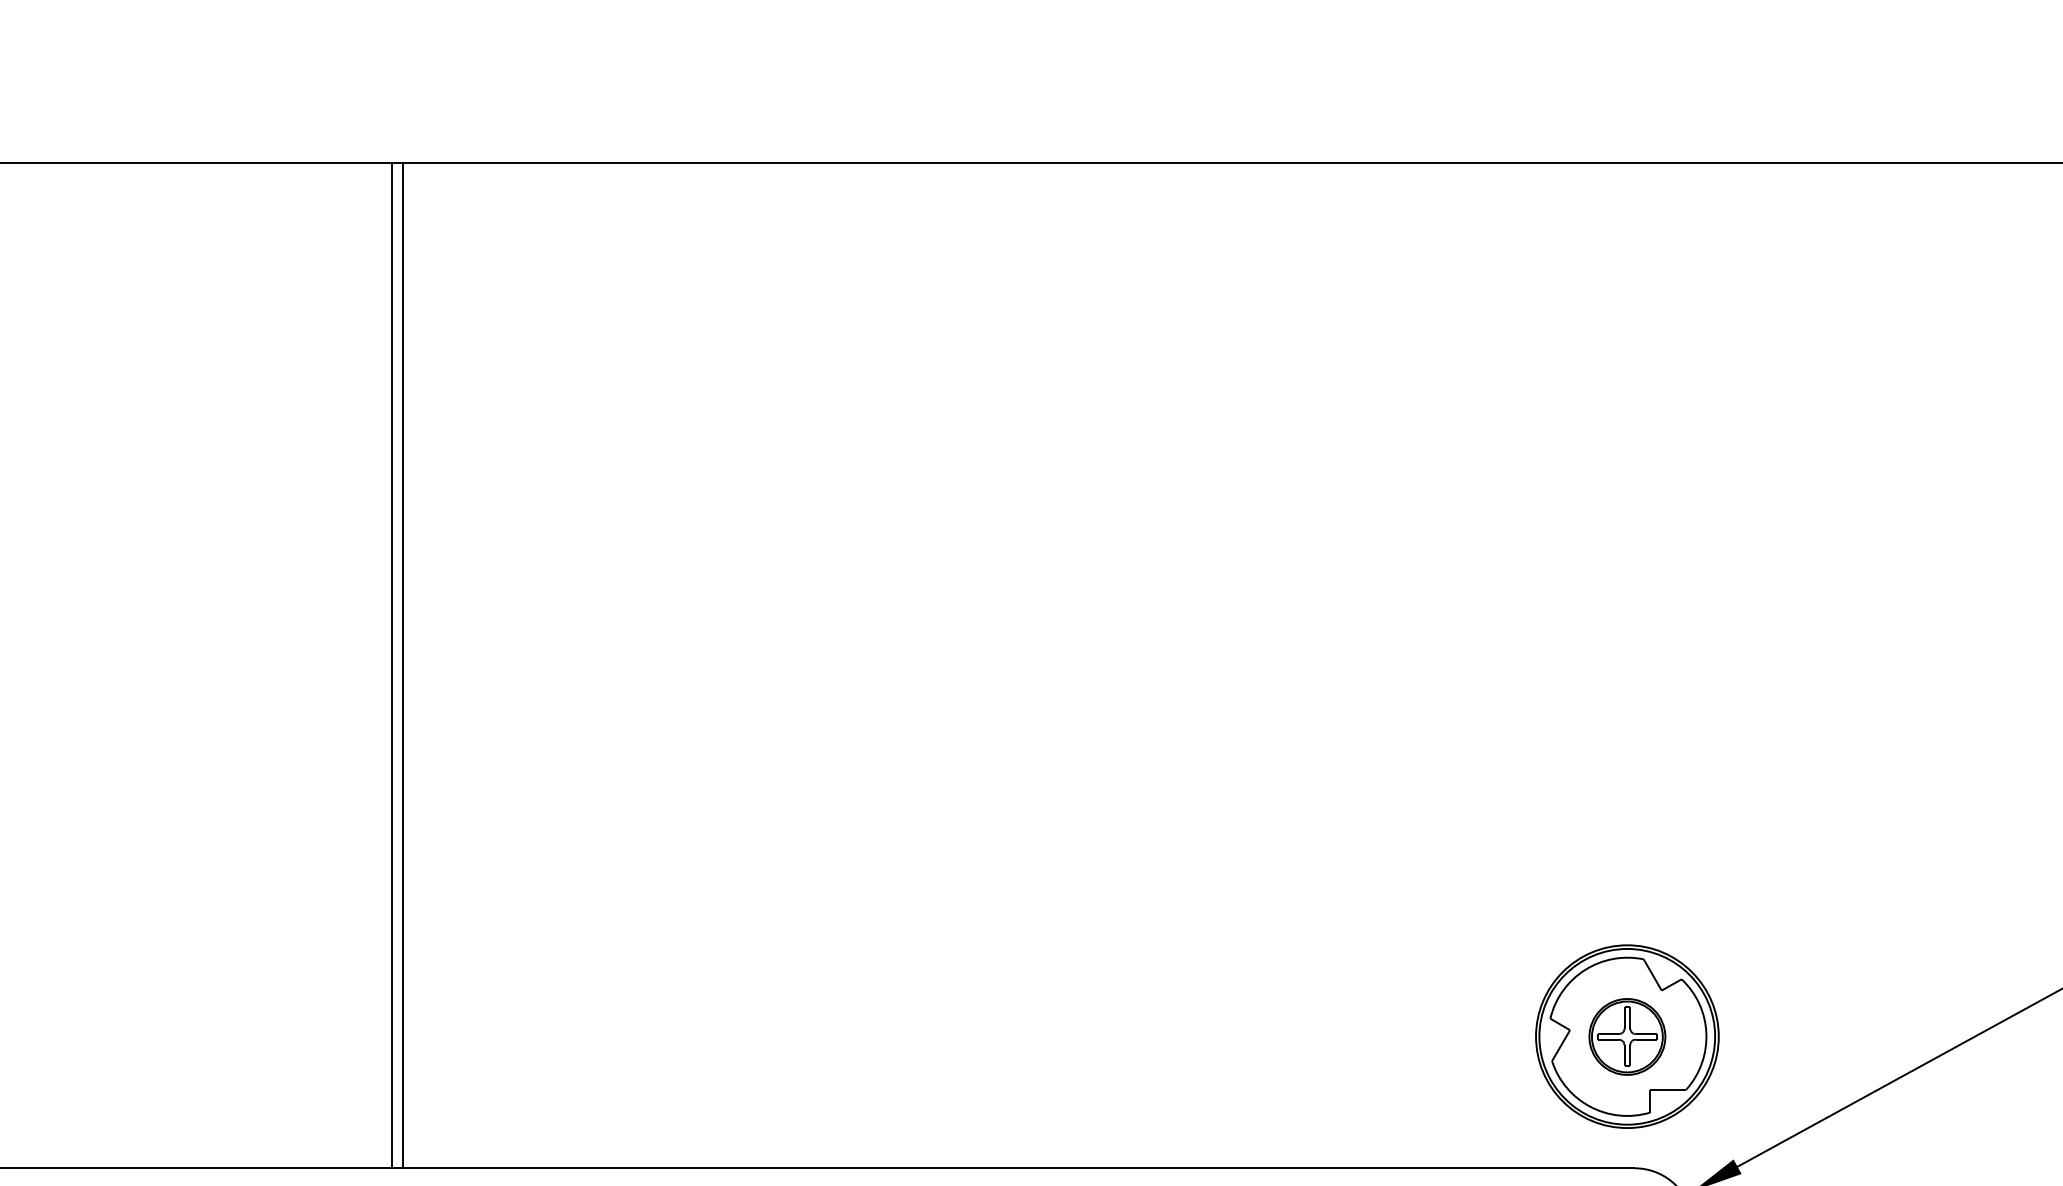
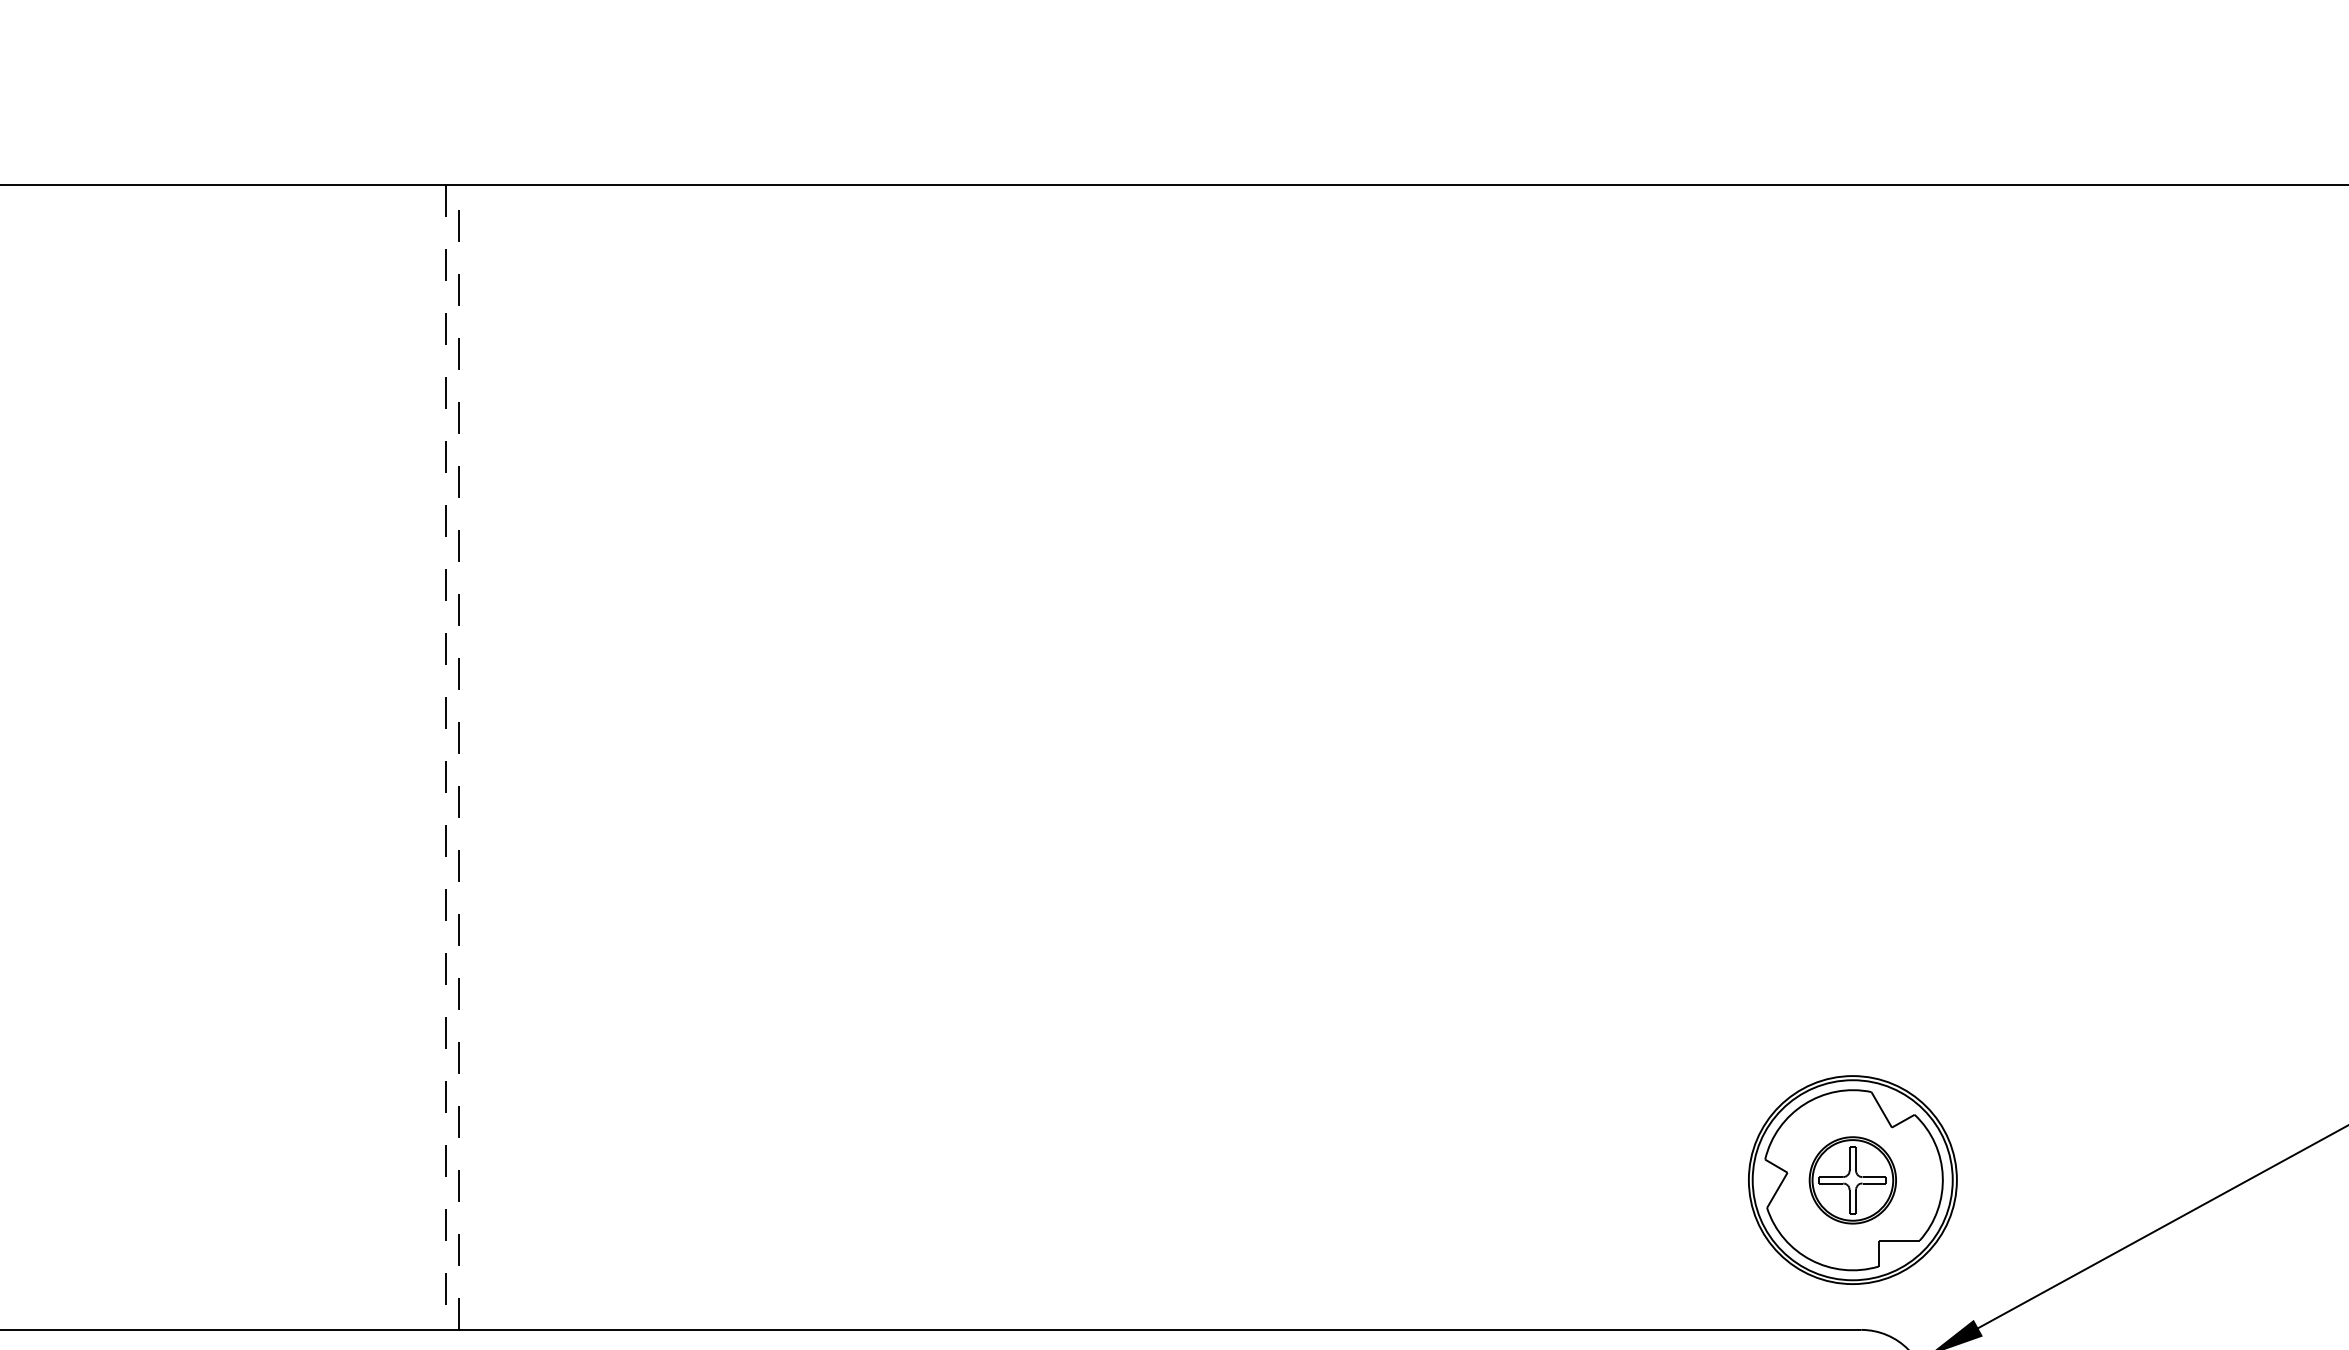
line: (391, 665) -> (445, 757), solid -> dashed
line: (402, 665) -> (458, 757), solid -> dashed

